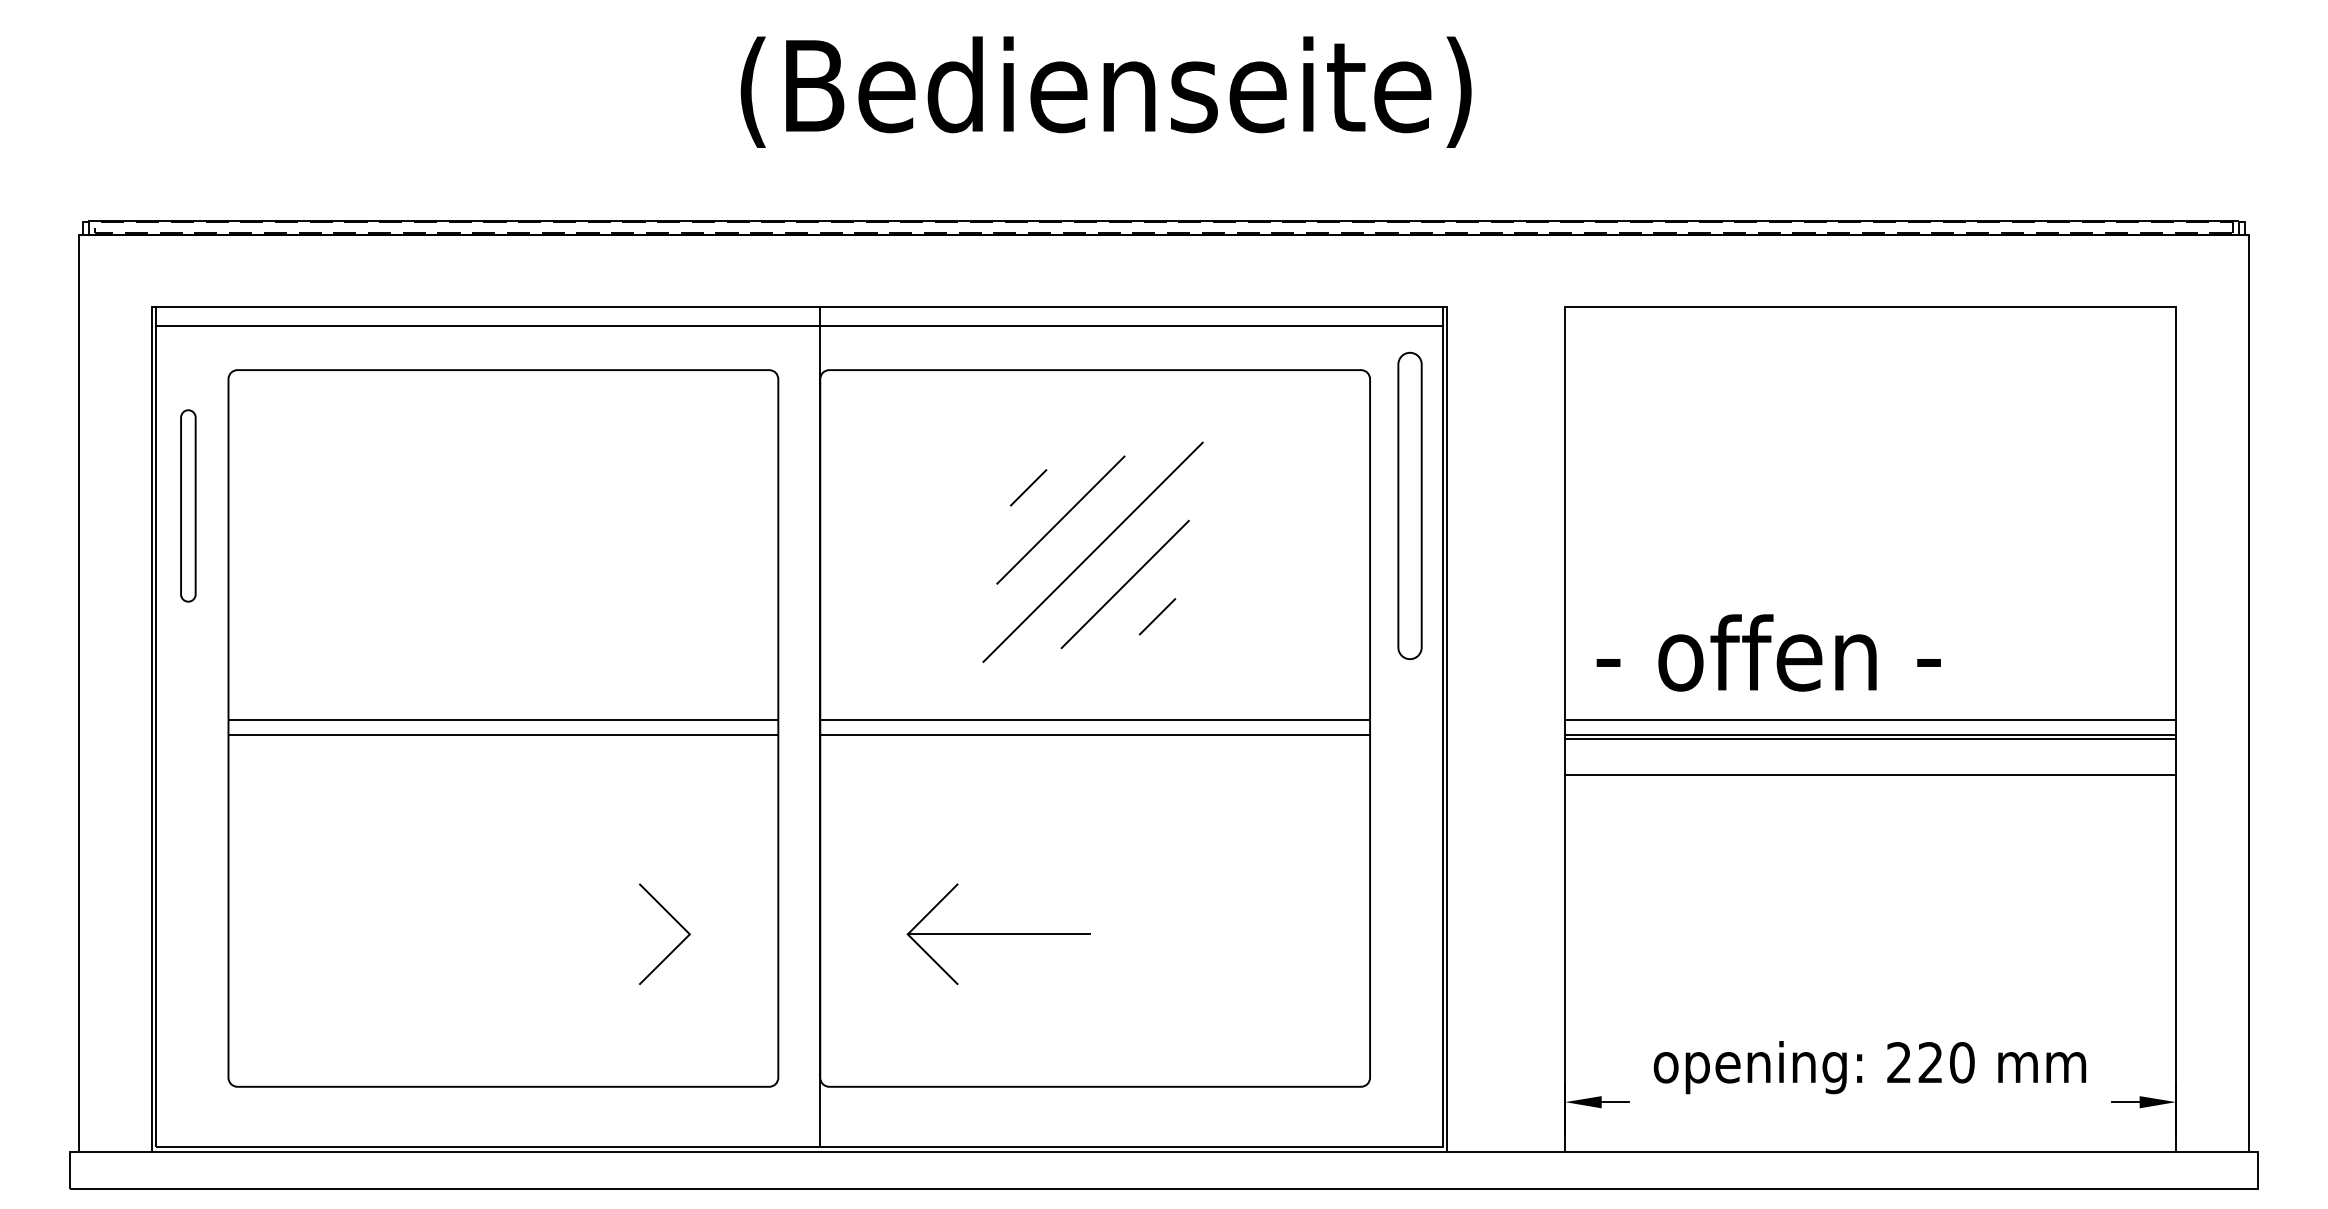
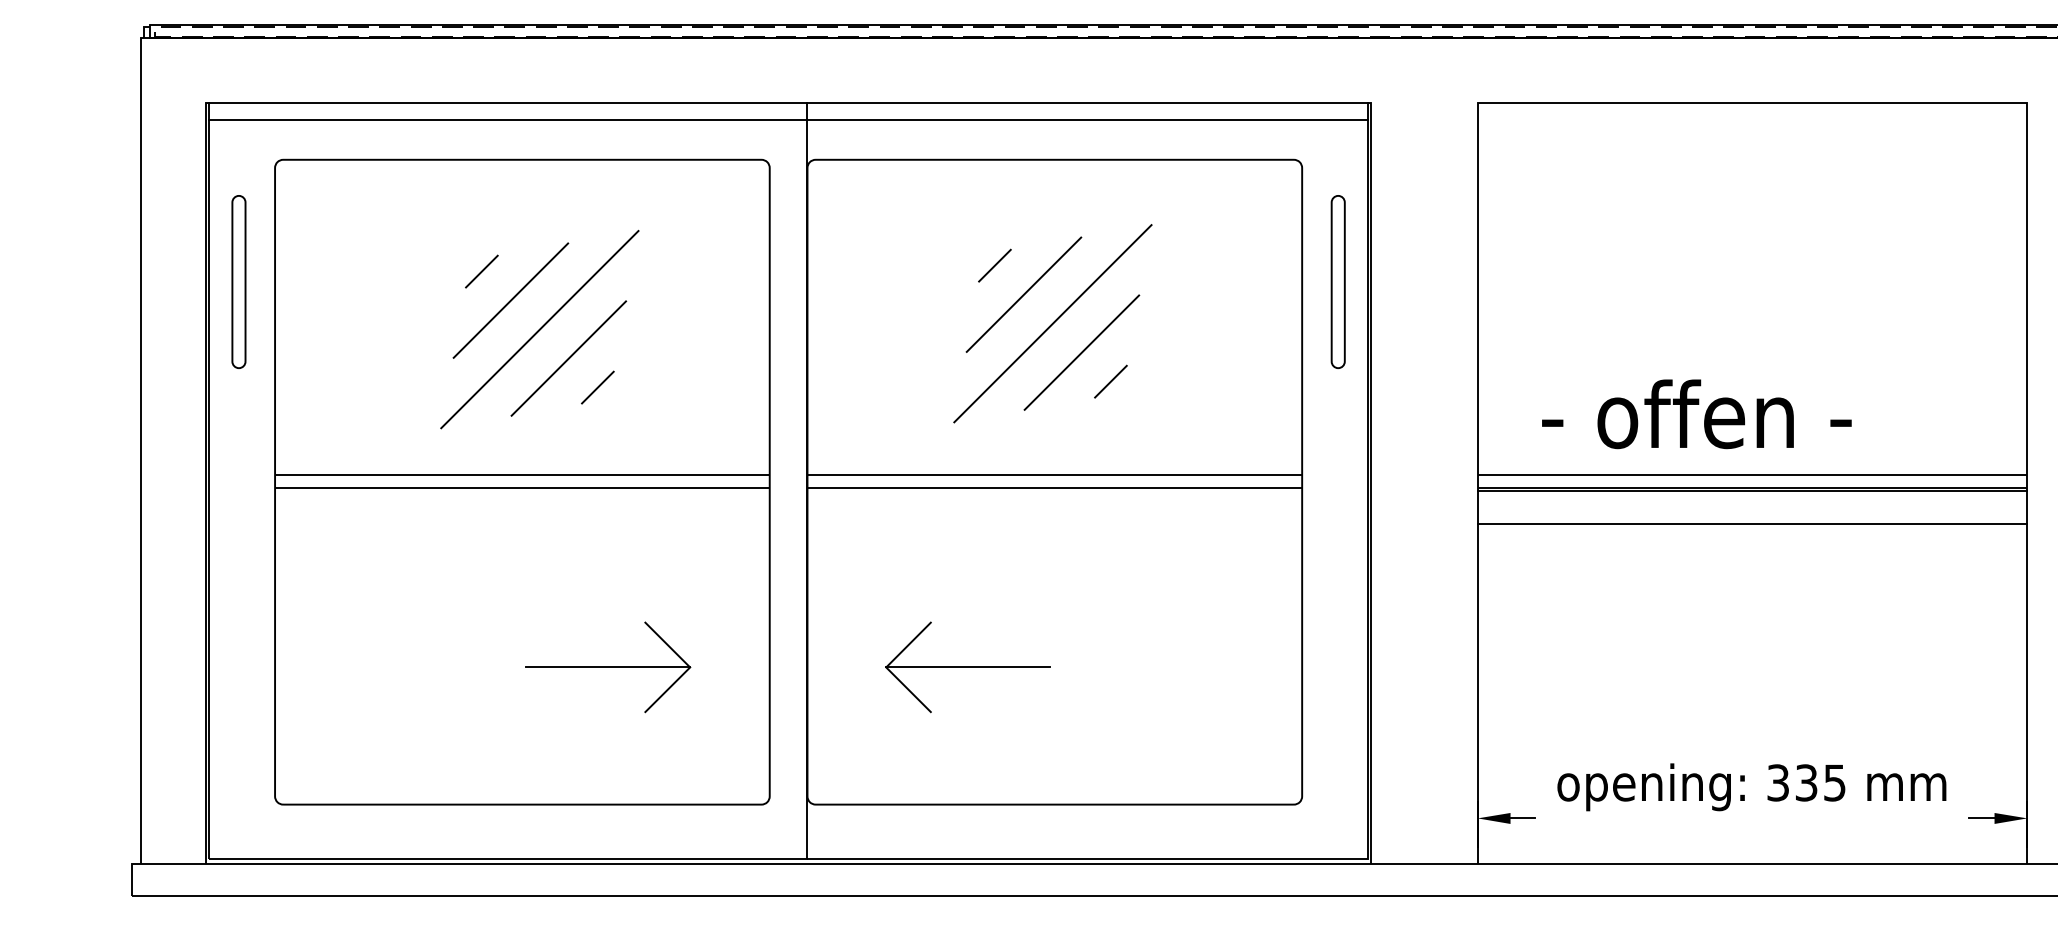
part: (1410, 505) -> (1338, 281), size x0.62
part: (522, 558) -> (539, 329), added
text: (1768, 652) -> (1696, 413), moved
line: (598, 934) -> (607, 667), added
text: (1930, 1062) -> (1806, 782), 220 -> 335

